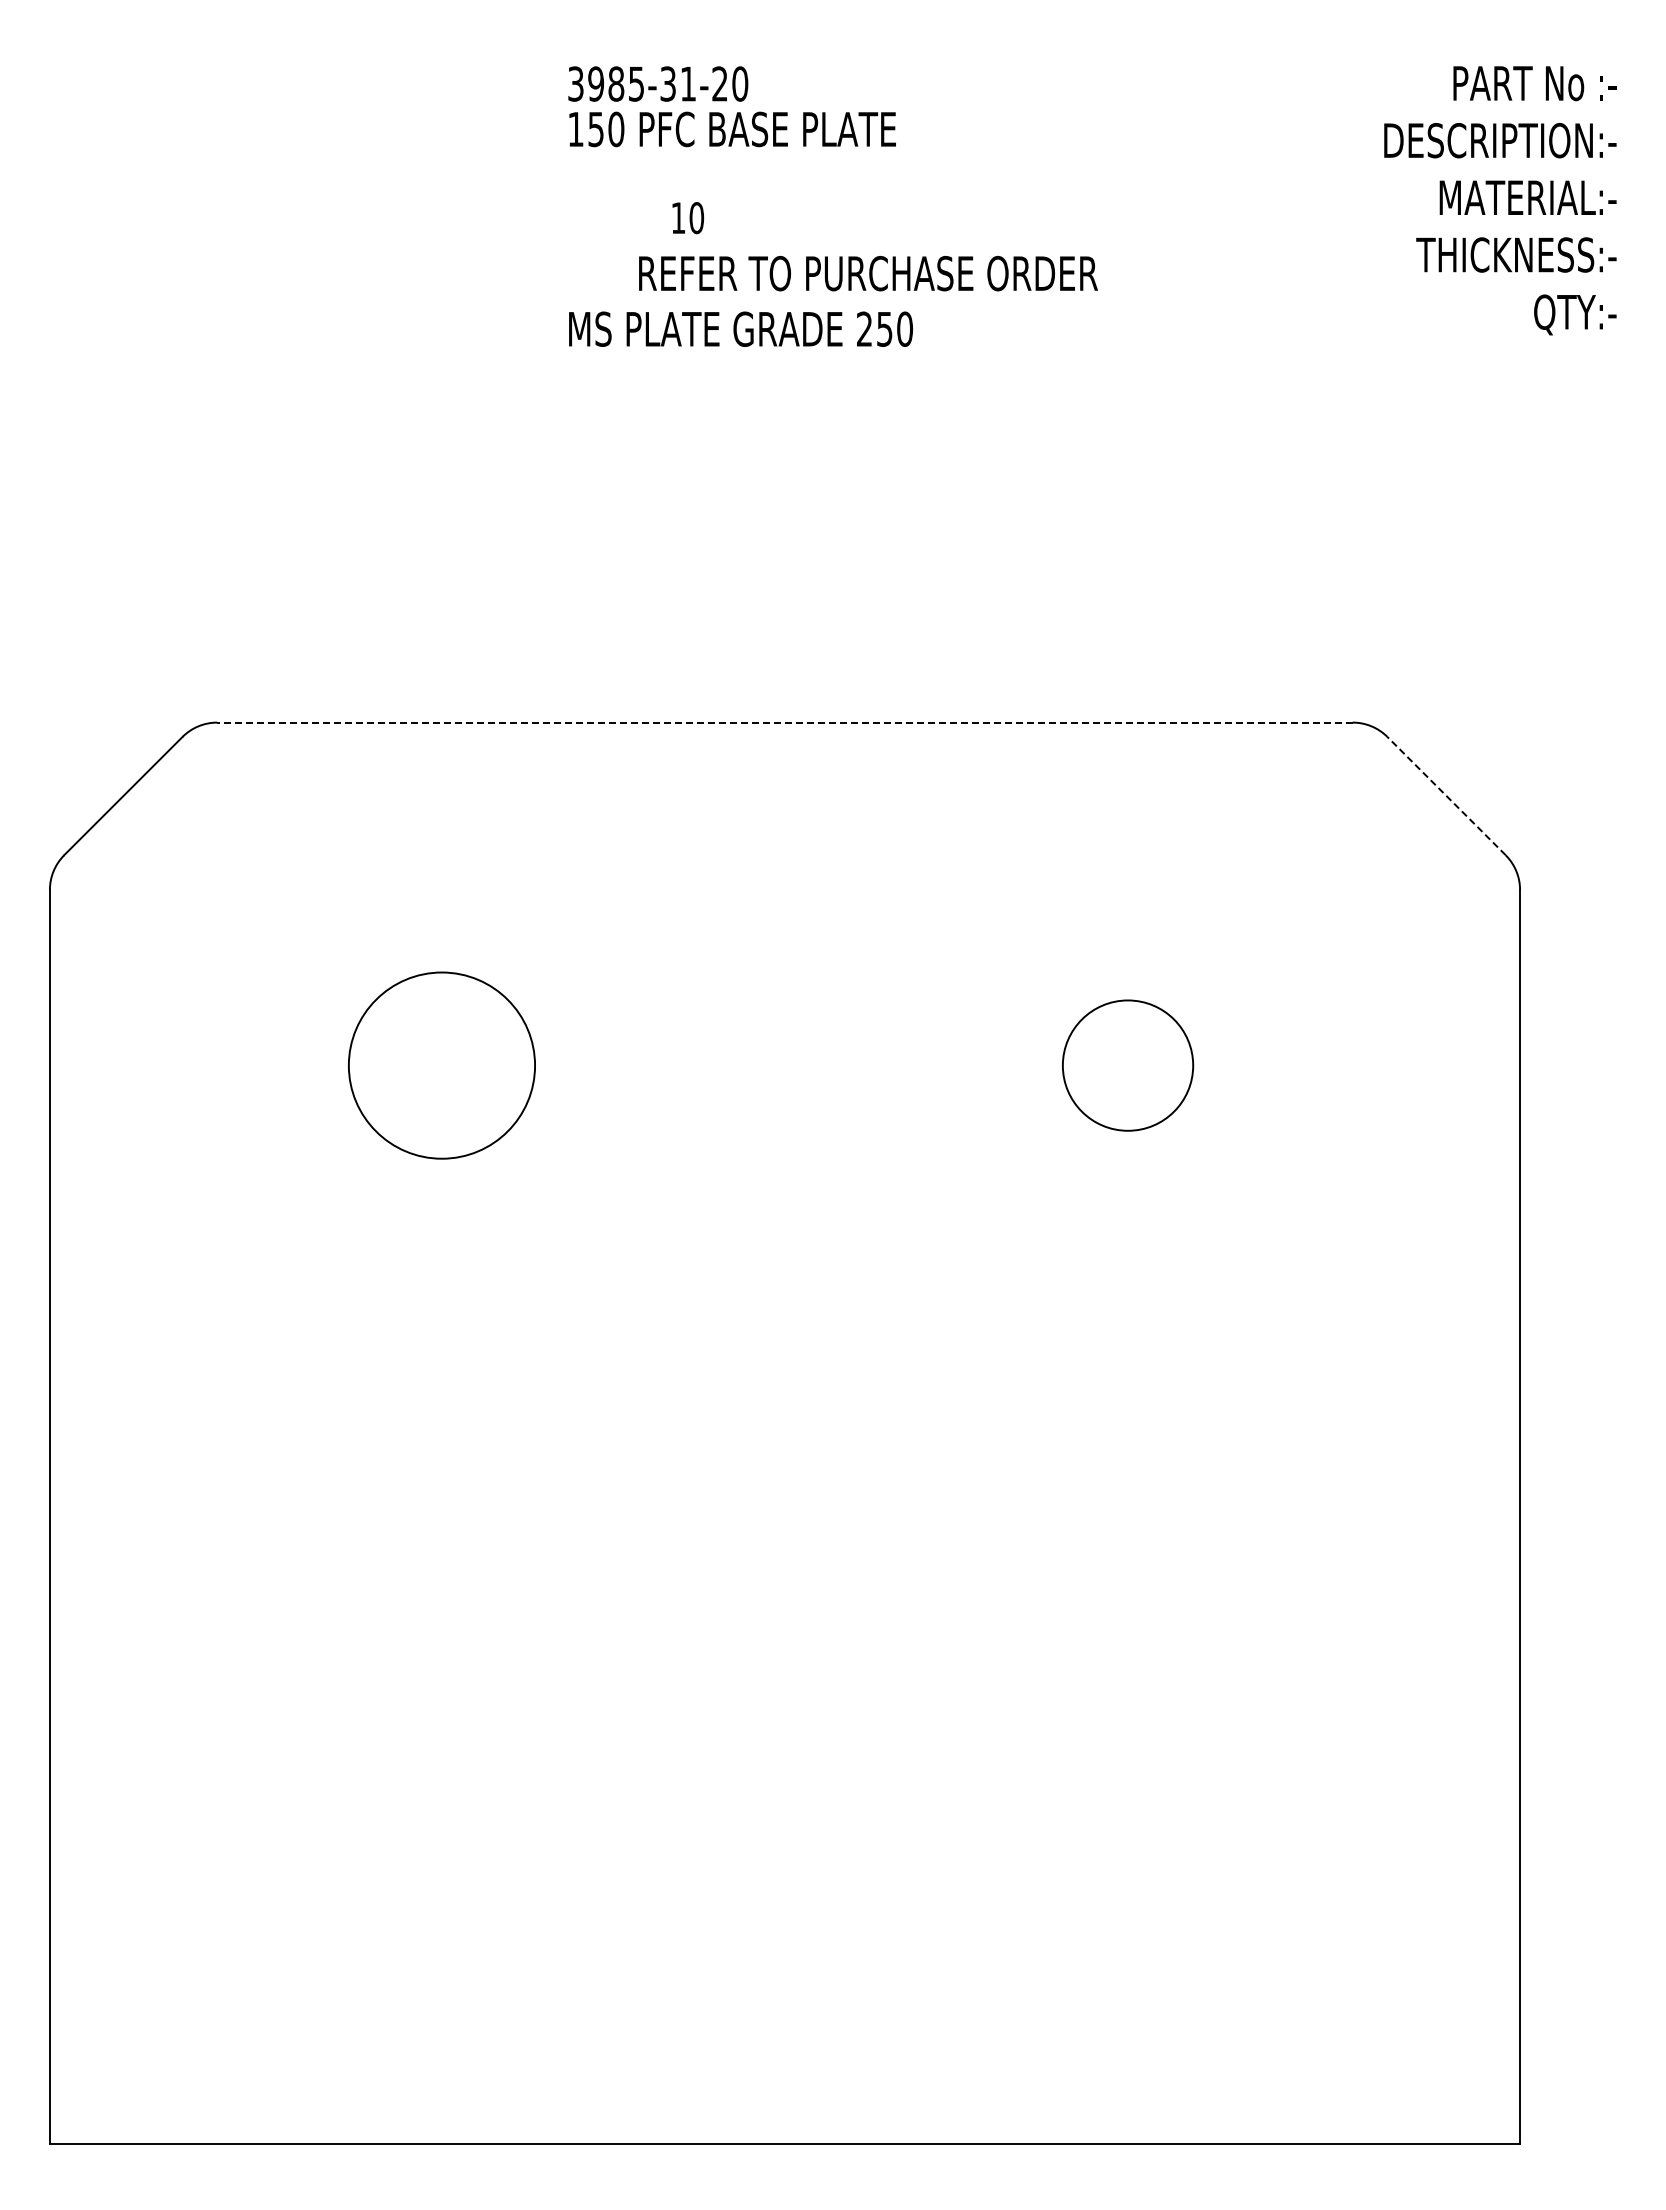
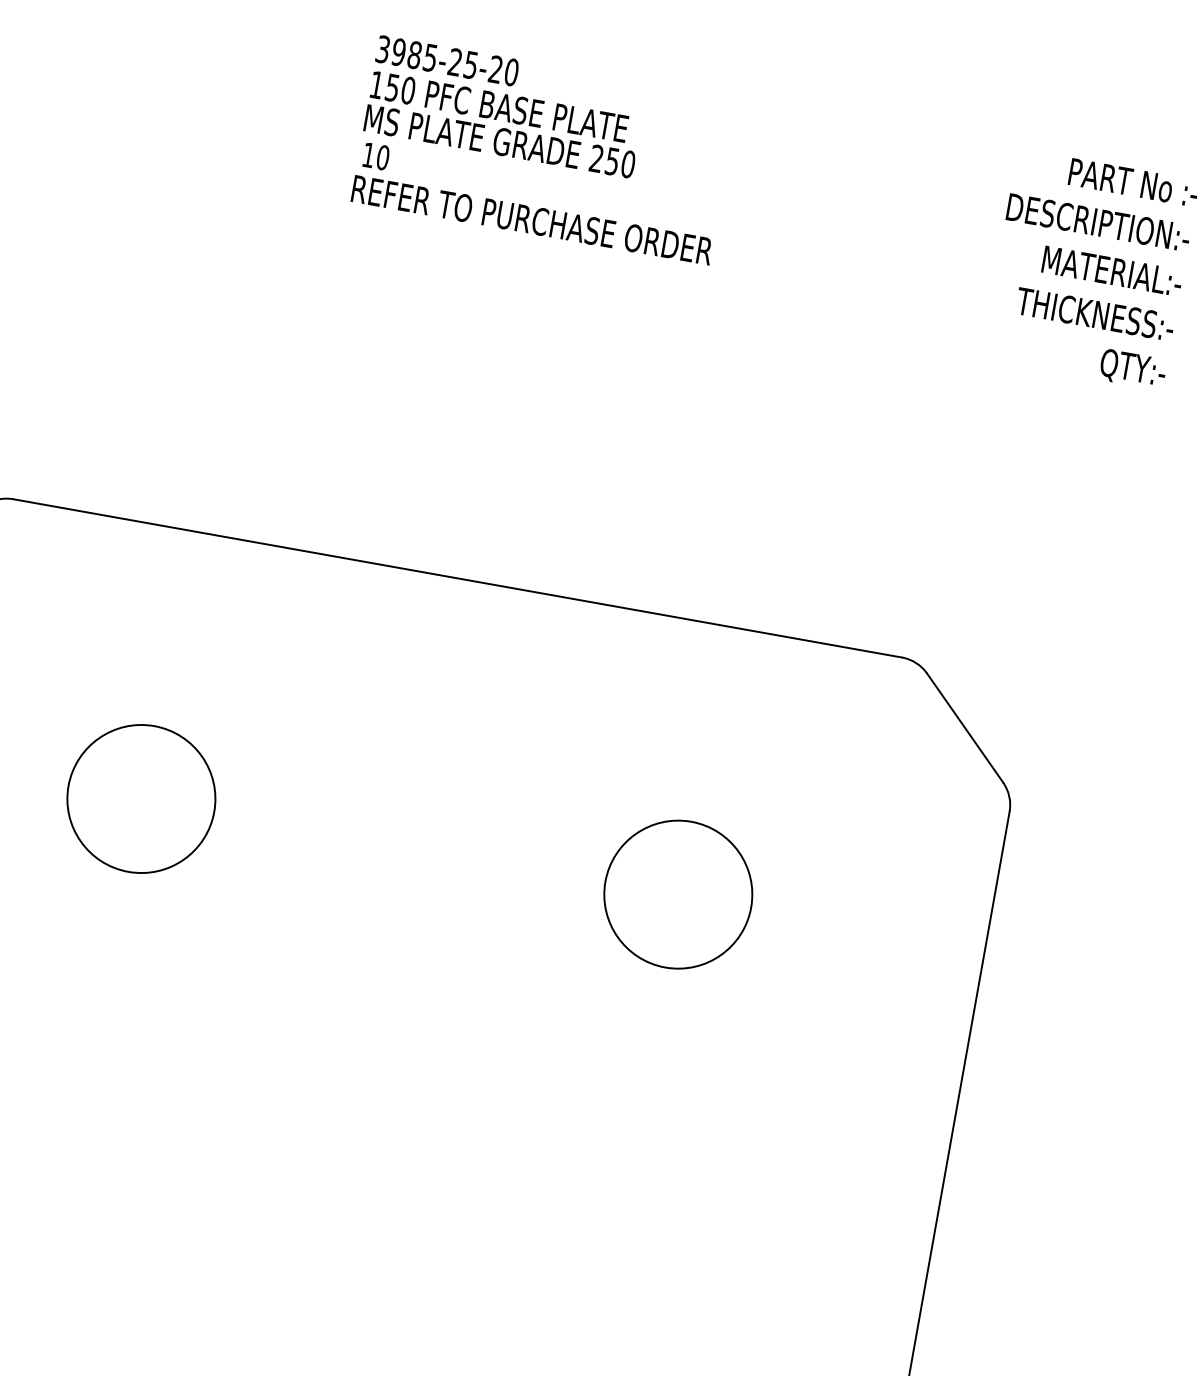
text: (677, 83) -> (462, 63), 3985-31-20 -> 3985-25-20
text: (688, 218) -> (376, 156), moved
text: (868, 273) -> (532, 220), moved
text: (740, 328) -> (499, 140), moved
line: (784, 722) -> (457, 578), dashed -> solid
line: (1446, 796) -> (965, 728), dashed -> solid
circle: (1127, 1065) -> (677, 894), size x1.43

